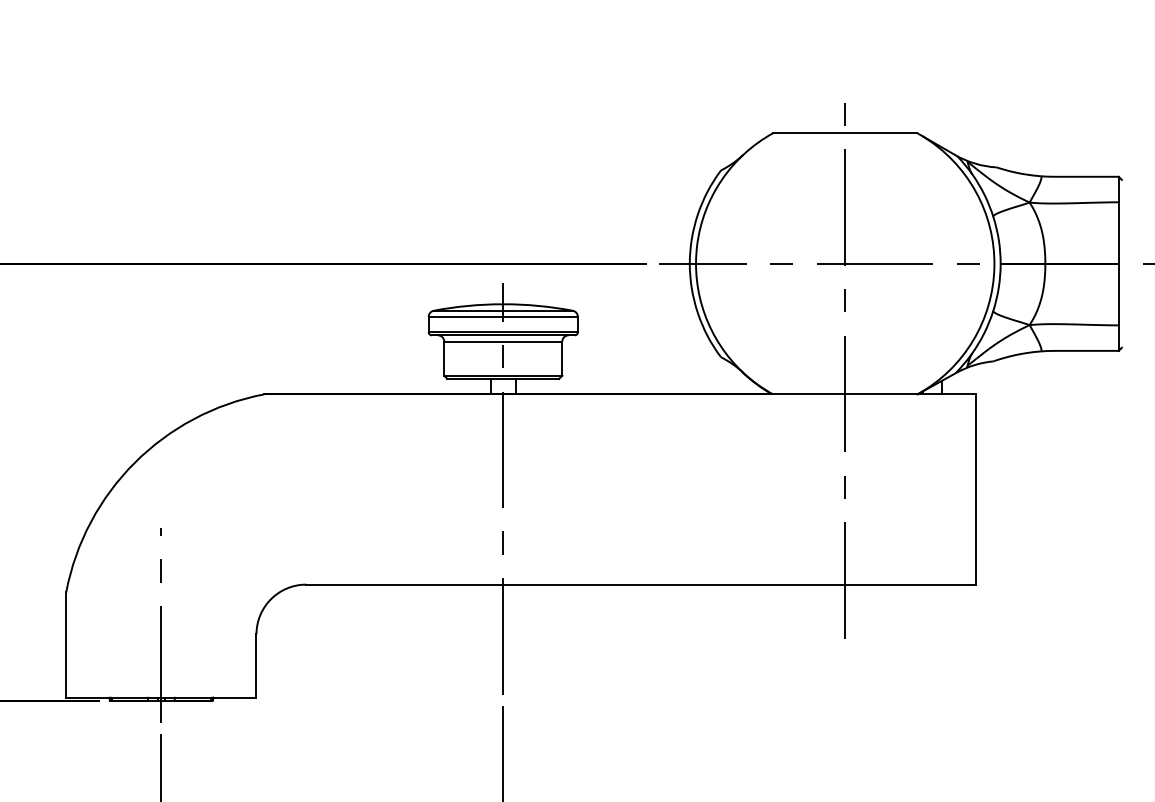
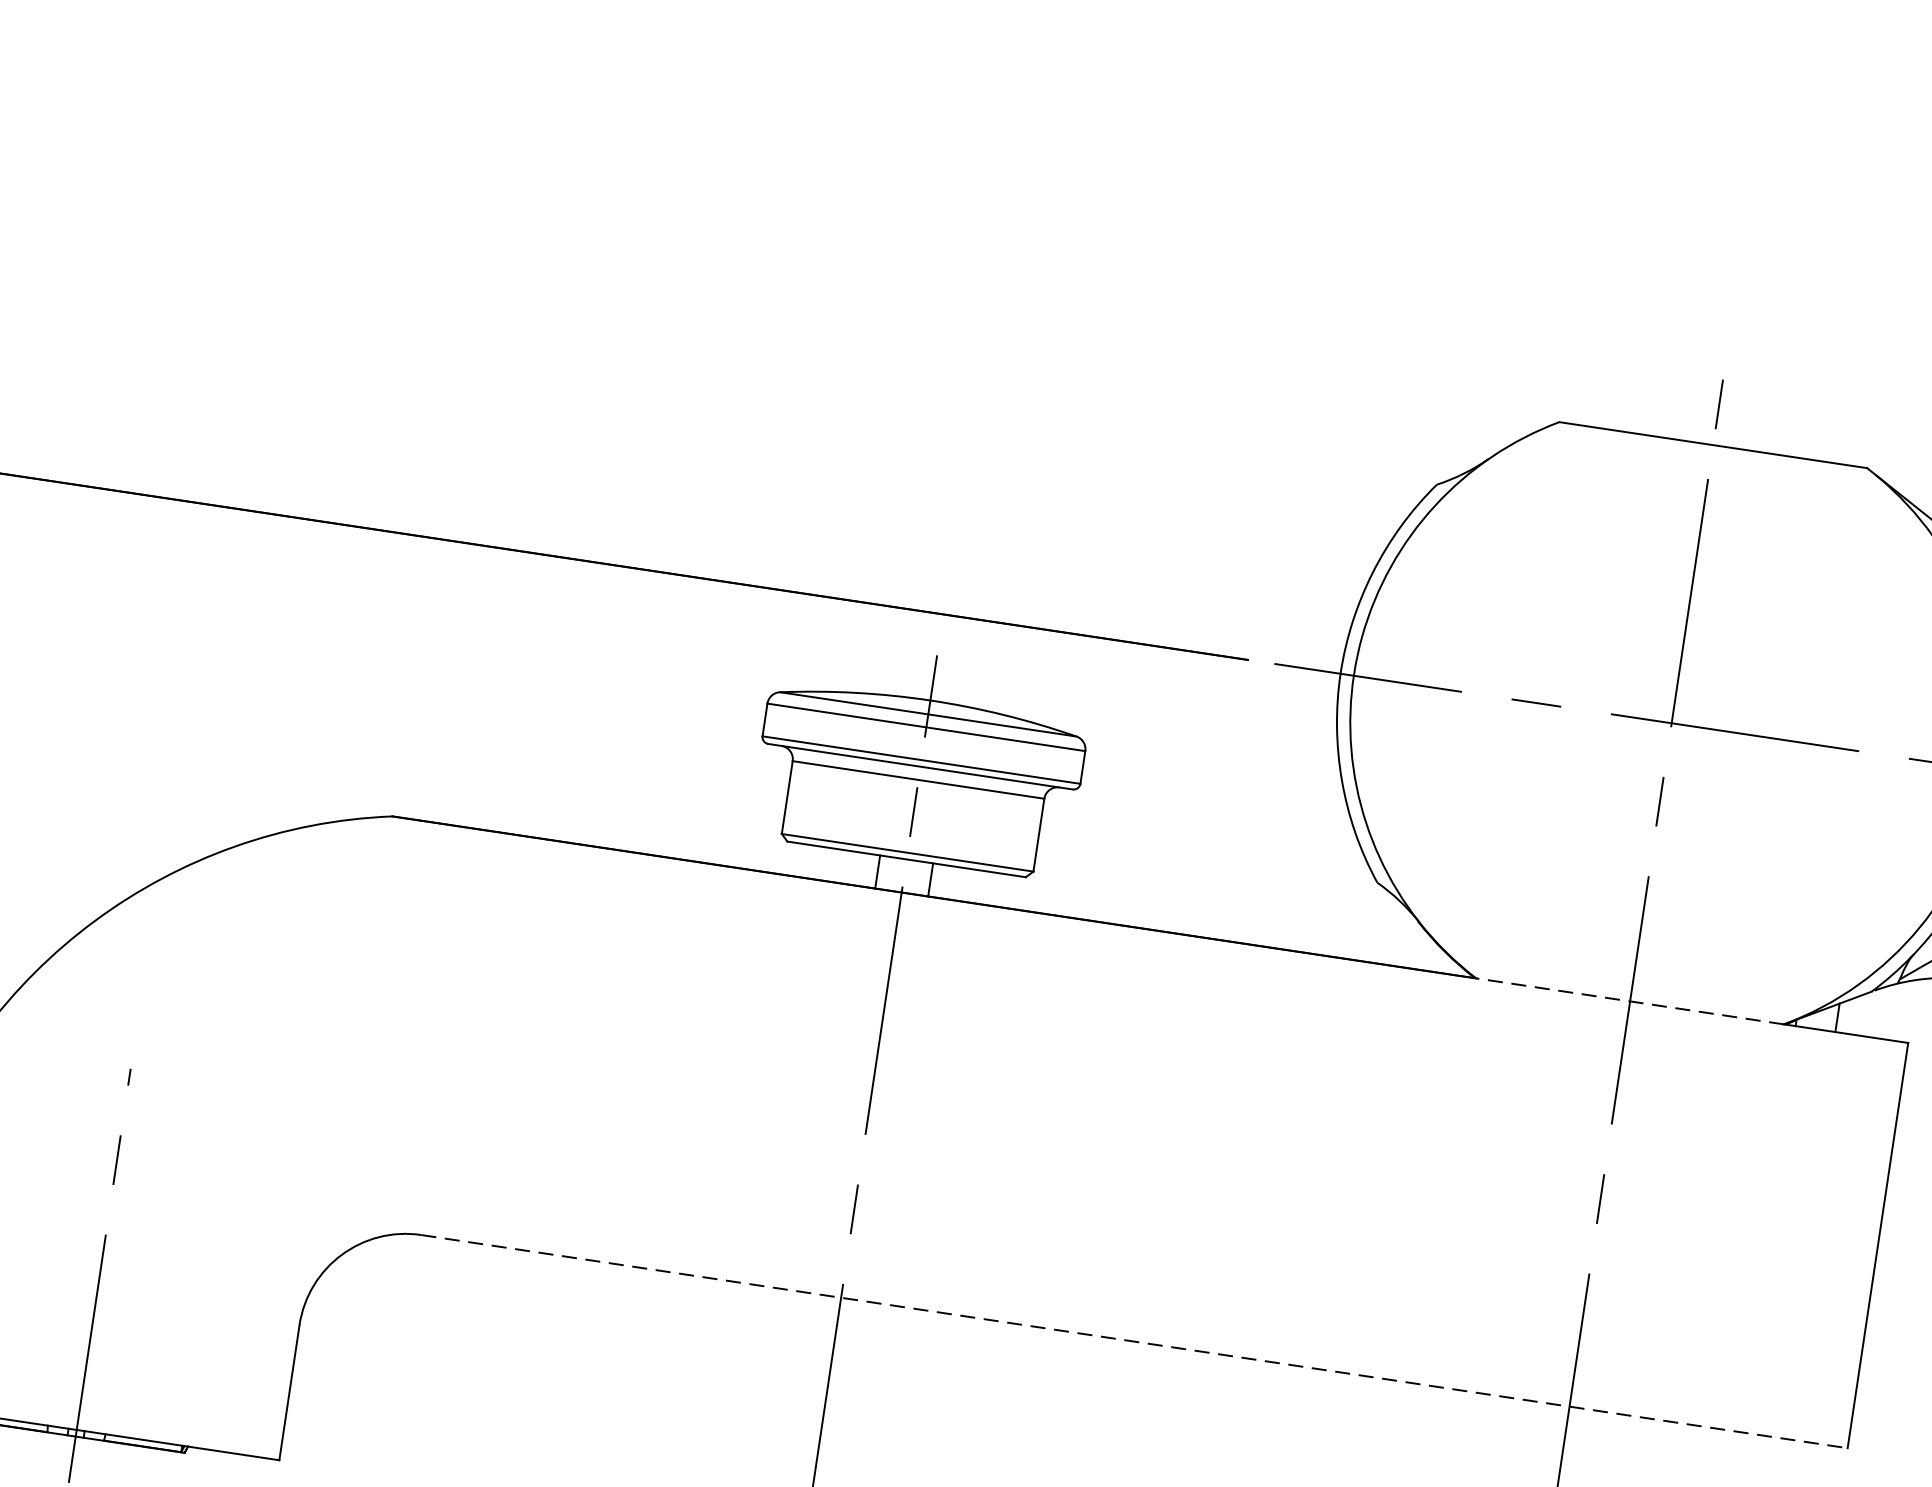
line: (844, 394) -> (1628, 1001), solid -> dashed
line: (641, 584) -> (1135, 1341), solid -> dashed

